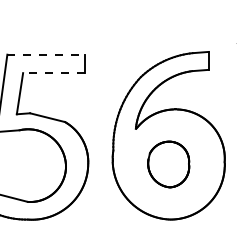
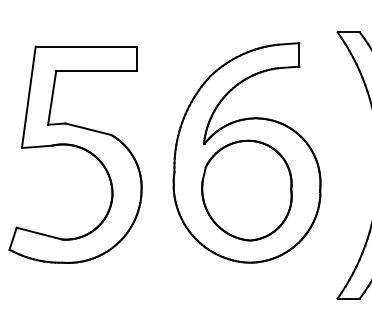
line: (46, 54) -> (86, 46), dashed -> solid
line: (53, 72) -> (96, 70), dashed -> solid
part: (168, 164) -> (246, 190), size x1.67

